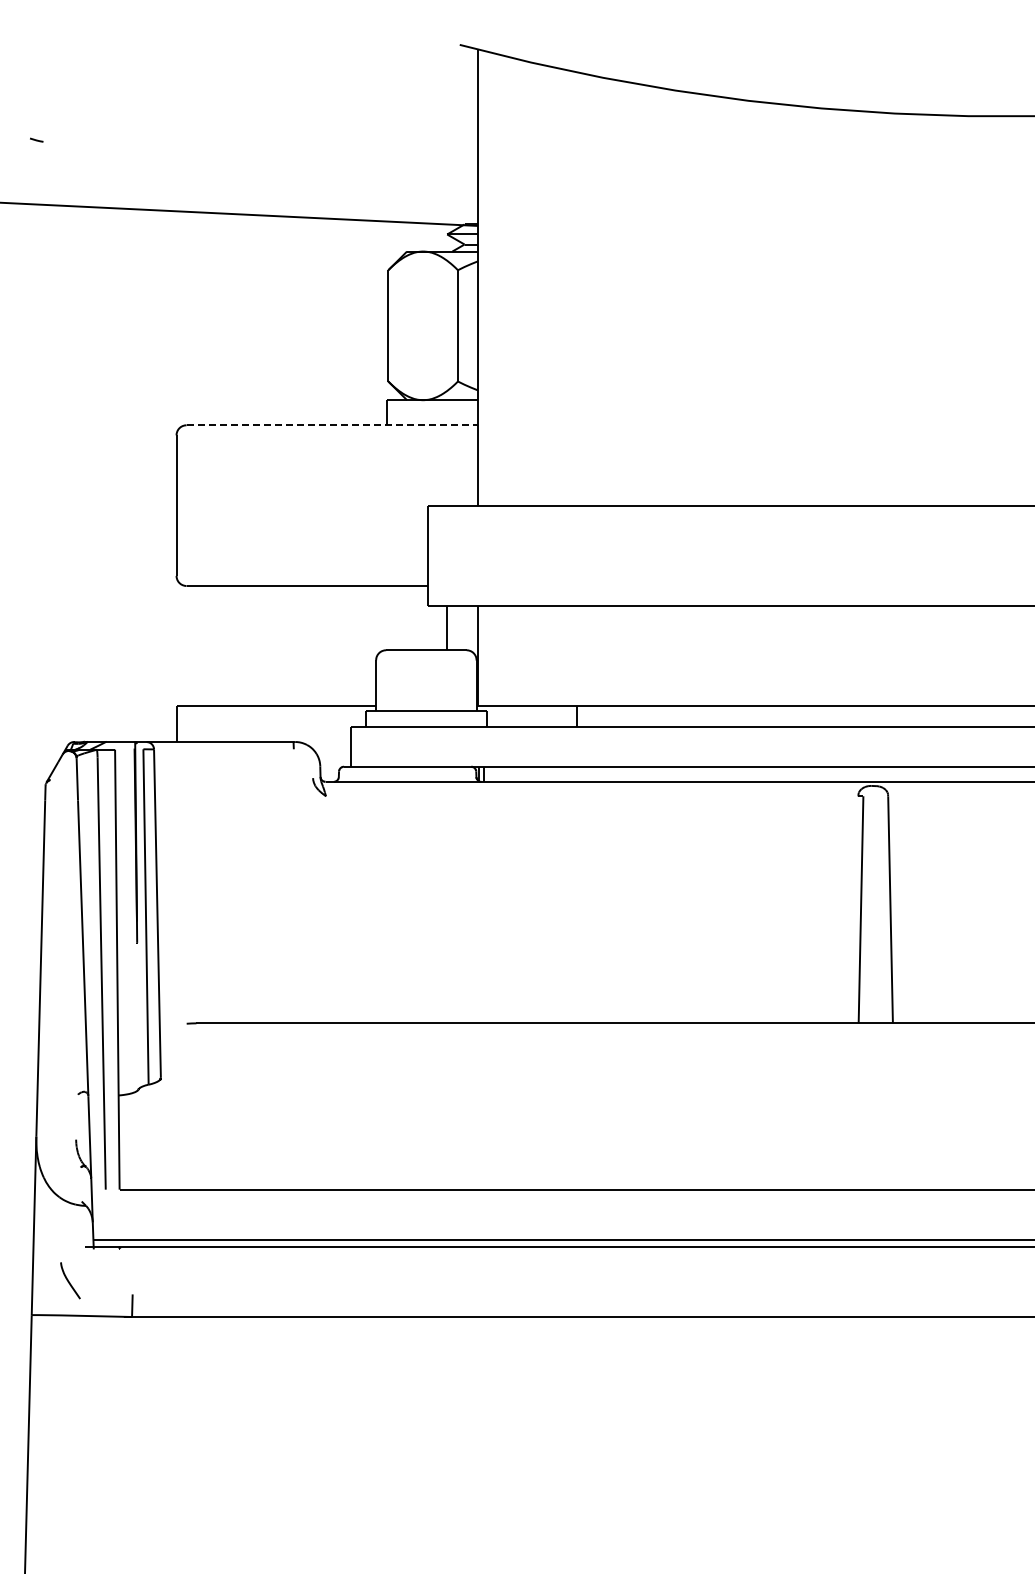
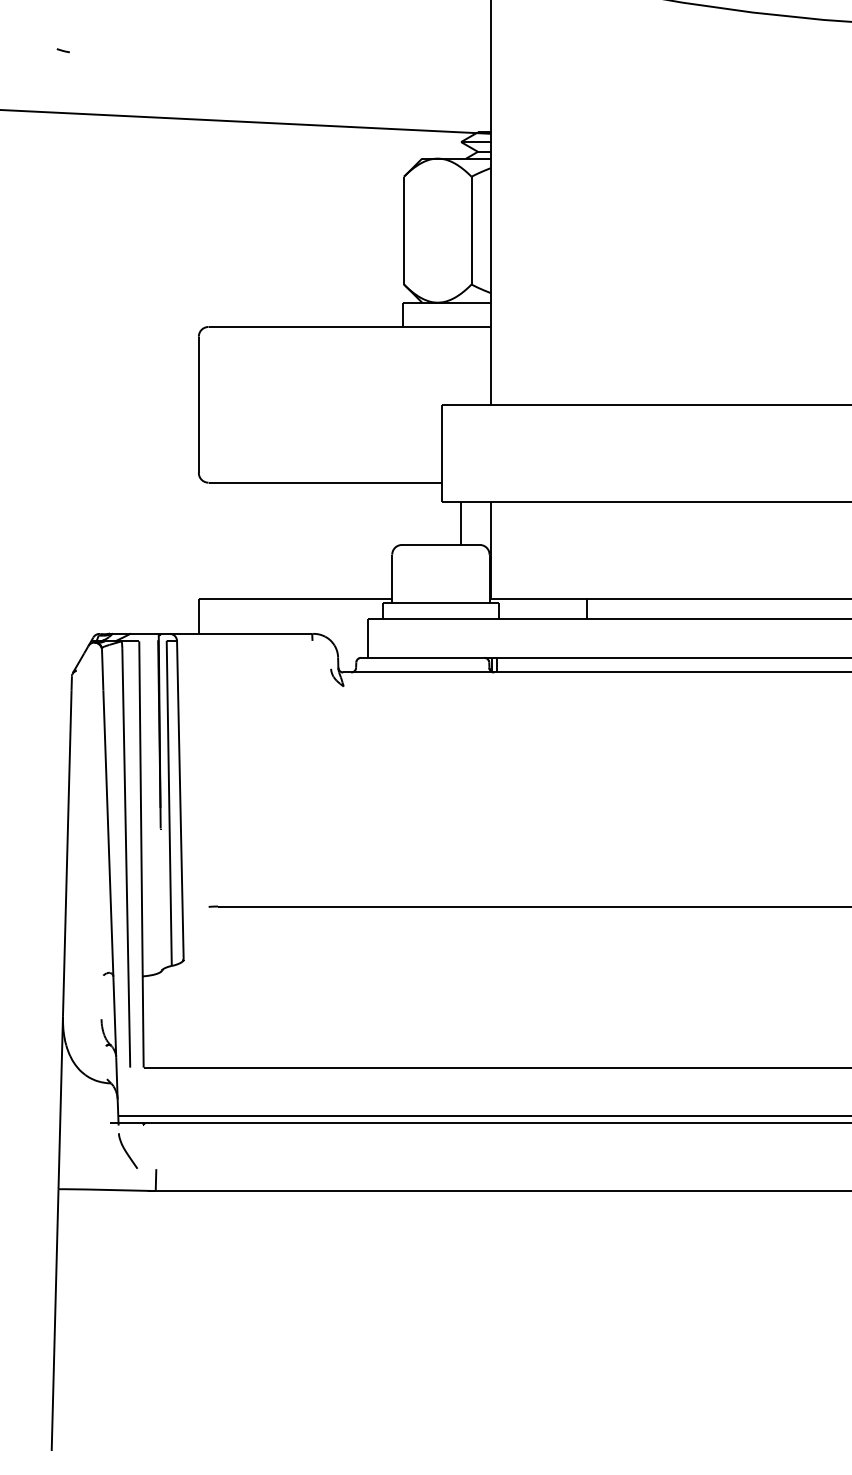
line: (332, 425) -> (349, 327), dashed -> solid
curve: (69, 1281) -> (127, 1151), moved

